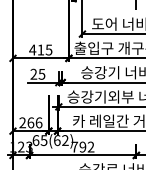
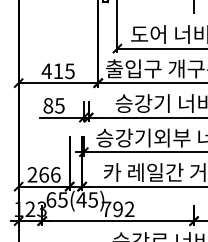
text: (33, 74) -> (47, 106), 25 -> 85
text: (60, 140) -> (86, 199), 65(62) -> 65(45)

